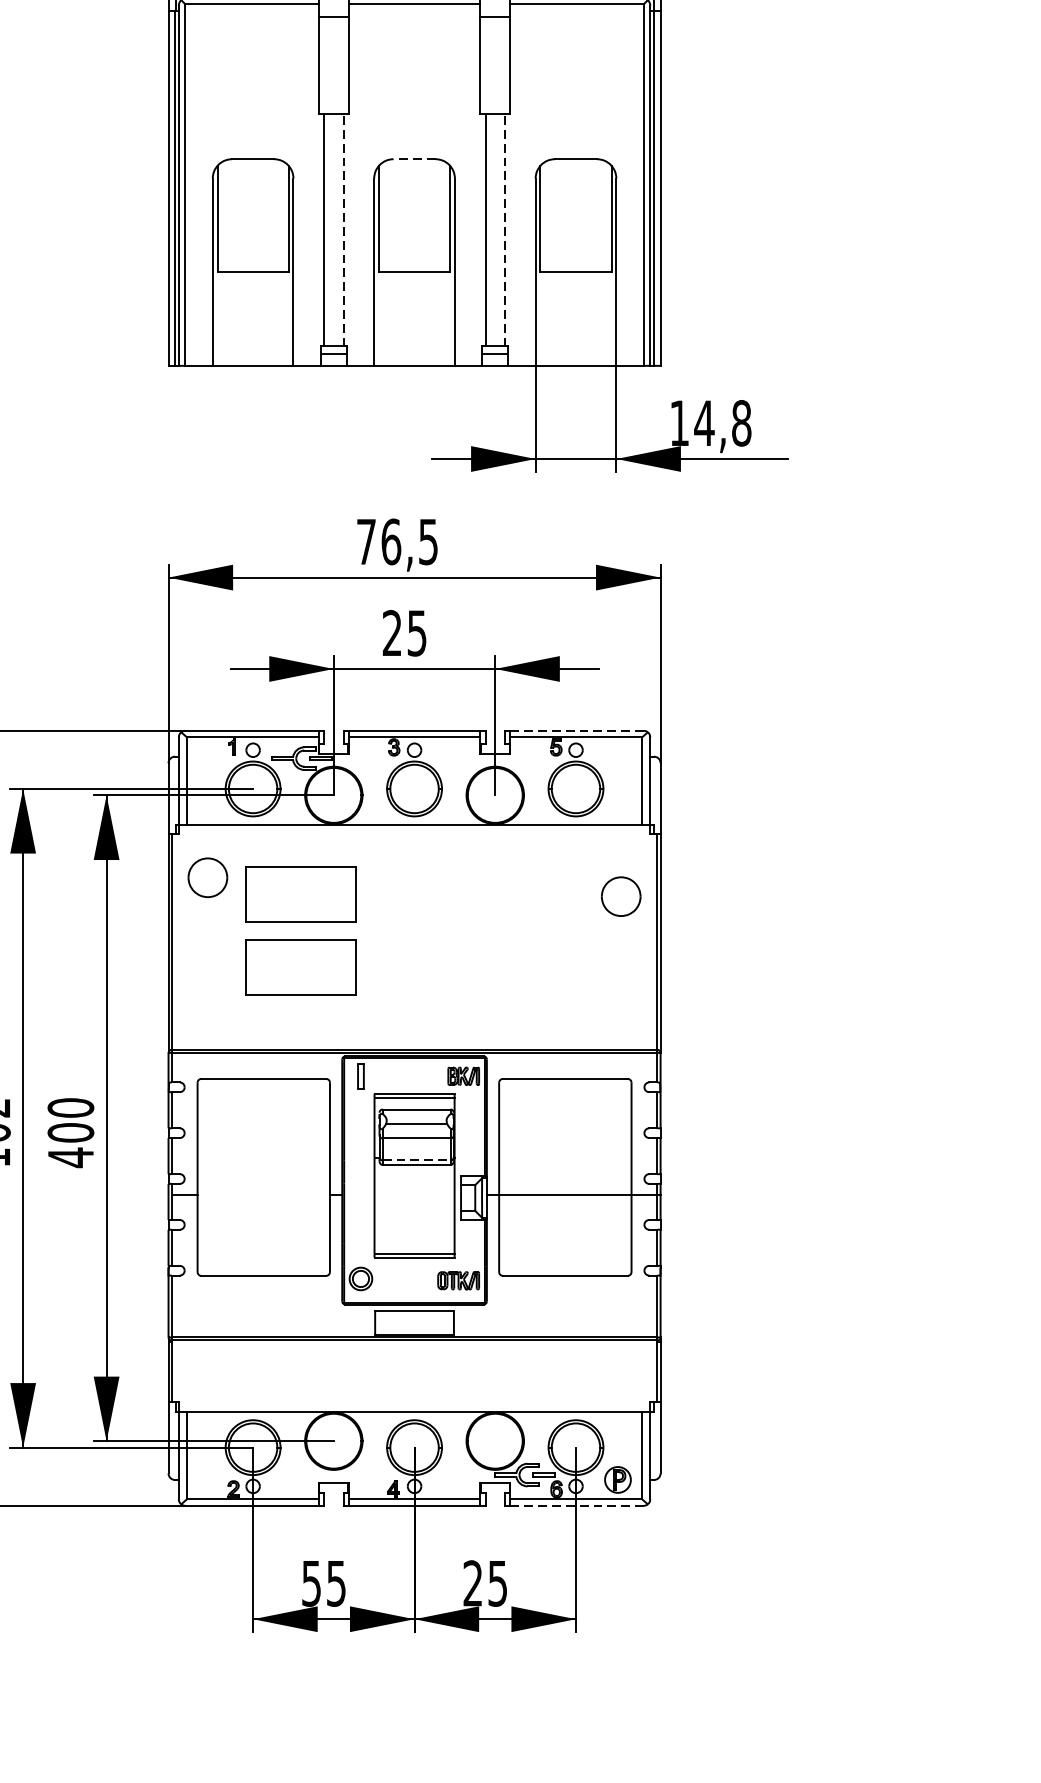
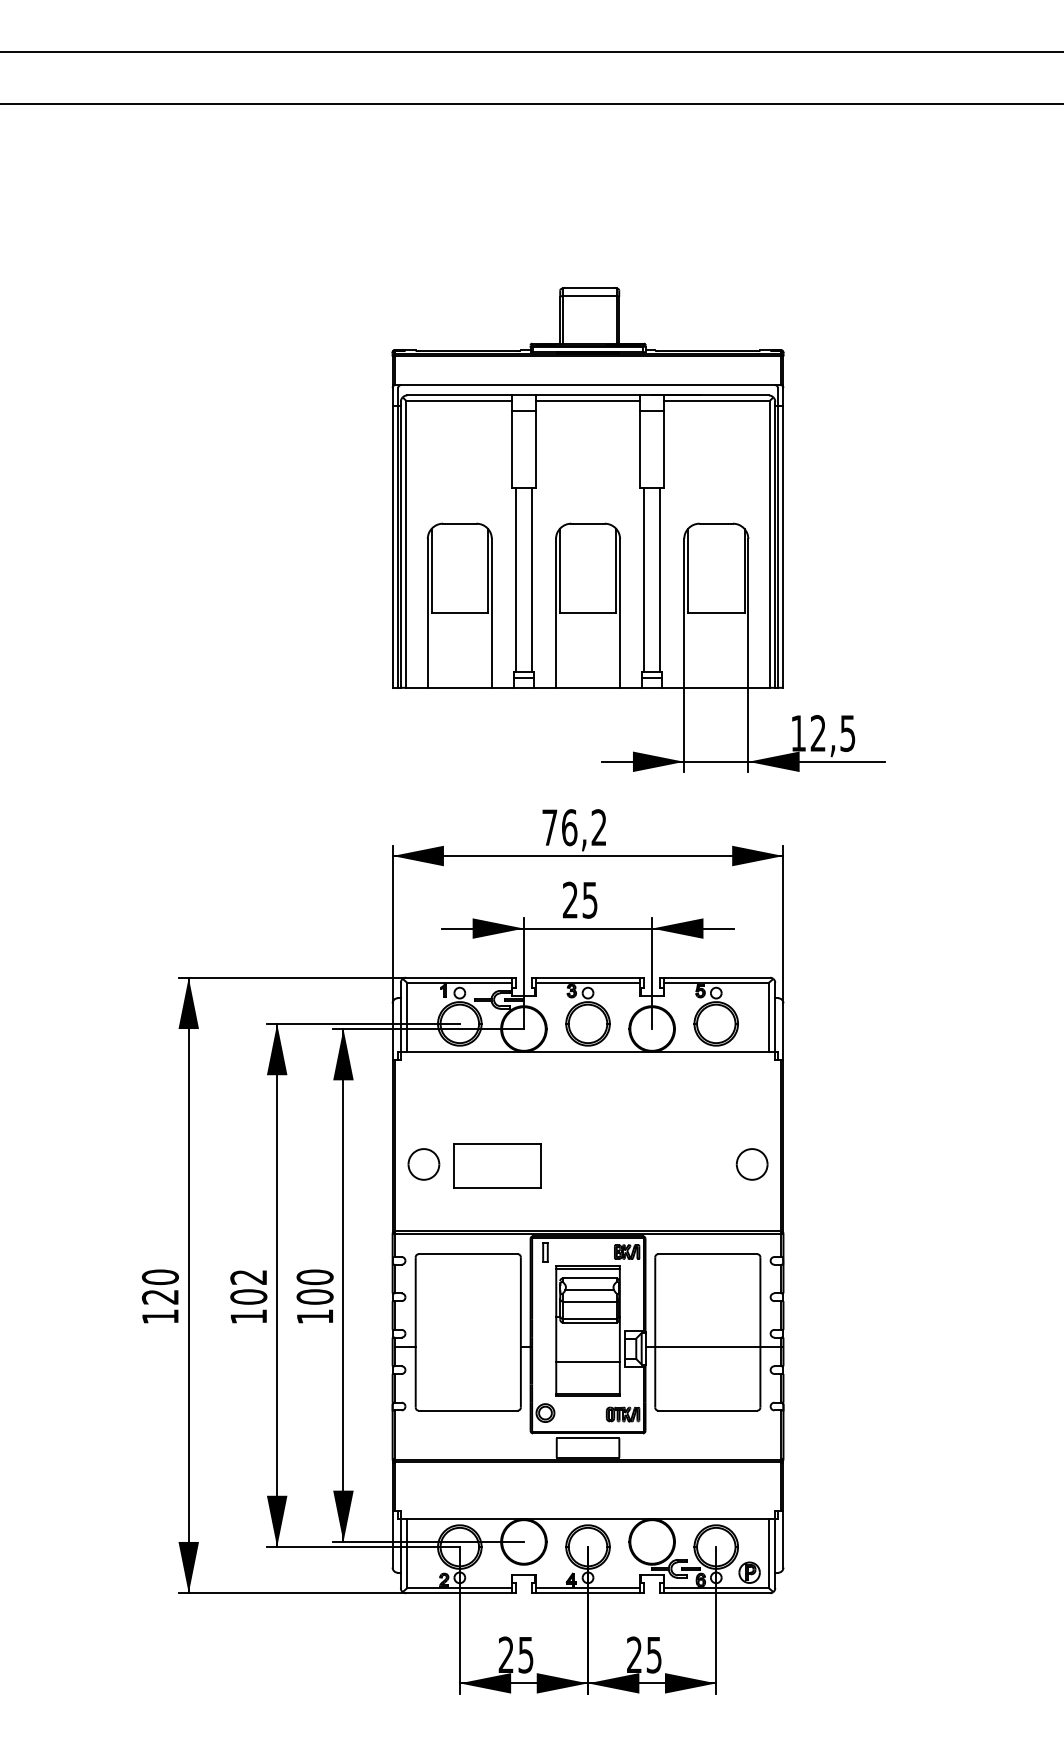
line: (415, 158) -> (588, 523), dashed -> solid
line: (343, 229) -> (531, 579), dashed -> solid
line: (504, 229) -> (659, 579), dashed -> solid
text: (722, 423) -> (832, 733), 14,8 -> 12,5
text: (427, 541) -> (598, 827), 76,5 -> 76,2
line: (577, 730) -> (717, 977), dashed -> solid
part: (207, 877) -> (423, 1164), moved
part: (300, 894) -> (497, 1107), removed
part: (620, 896) -> (751, 1164), moved
text: (70, 1157) -> (314, 1316), 400 -> 100
line: (416, 1159) -> (589, 1318), dashed -> solid
line: (413, 1214) -> (587, 1361), added
line: (577, 1506) -> (717, 1593), dashed -> solid
text: (310, 1582) -> (505, 1654), 55 -> 25

